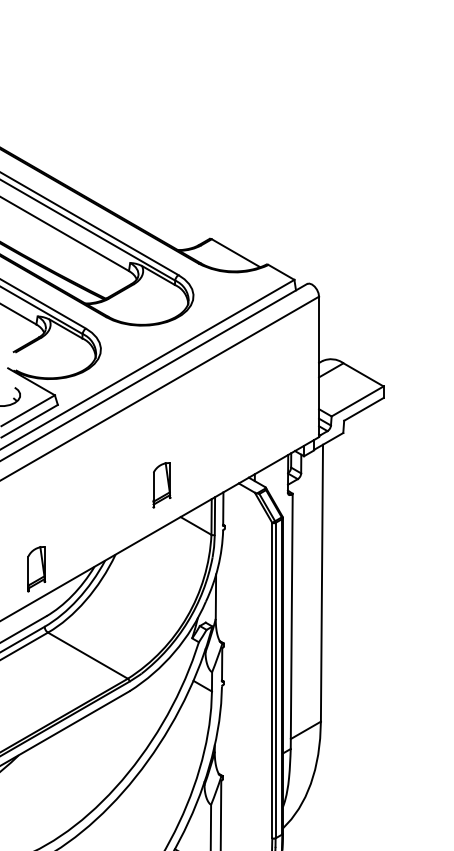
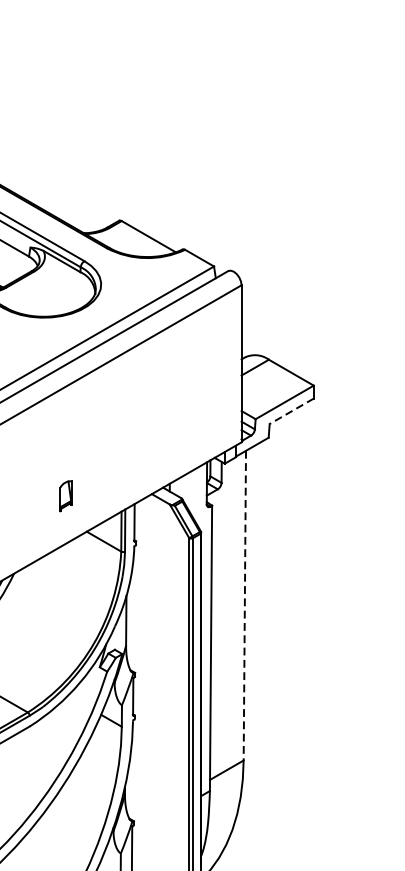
line: (363, 409) -> (291, 411), solid -> dashed
part: (161, 485) -> (65, 496), size x0.6
line: (321, 583) -> (244, 605), solid -> dashed

